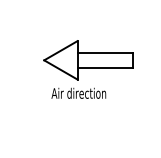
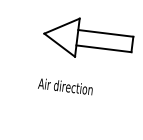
text: (78, 92) -> (65, 85), moved

